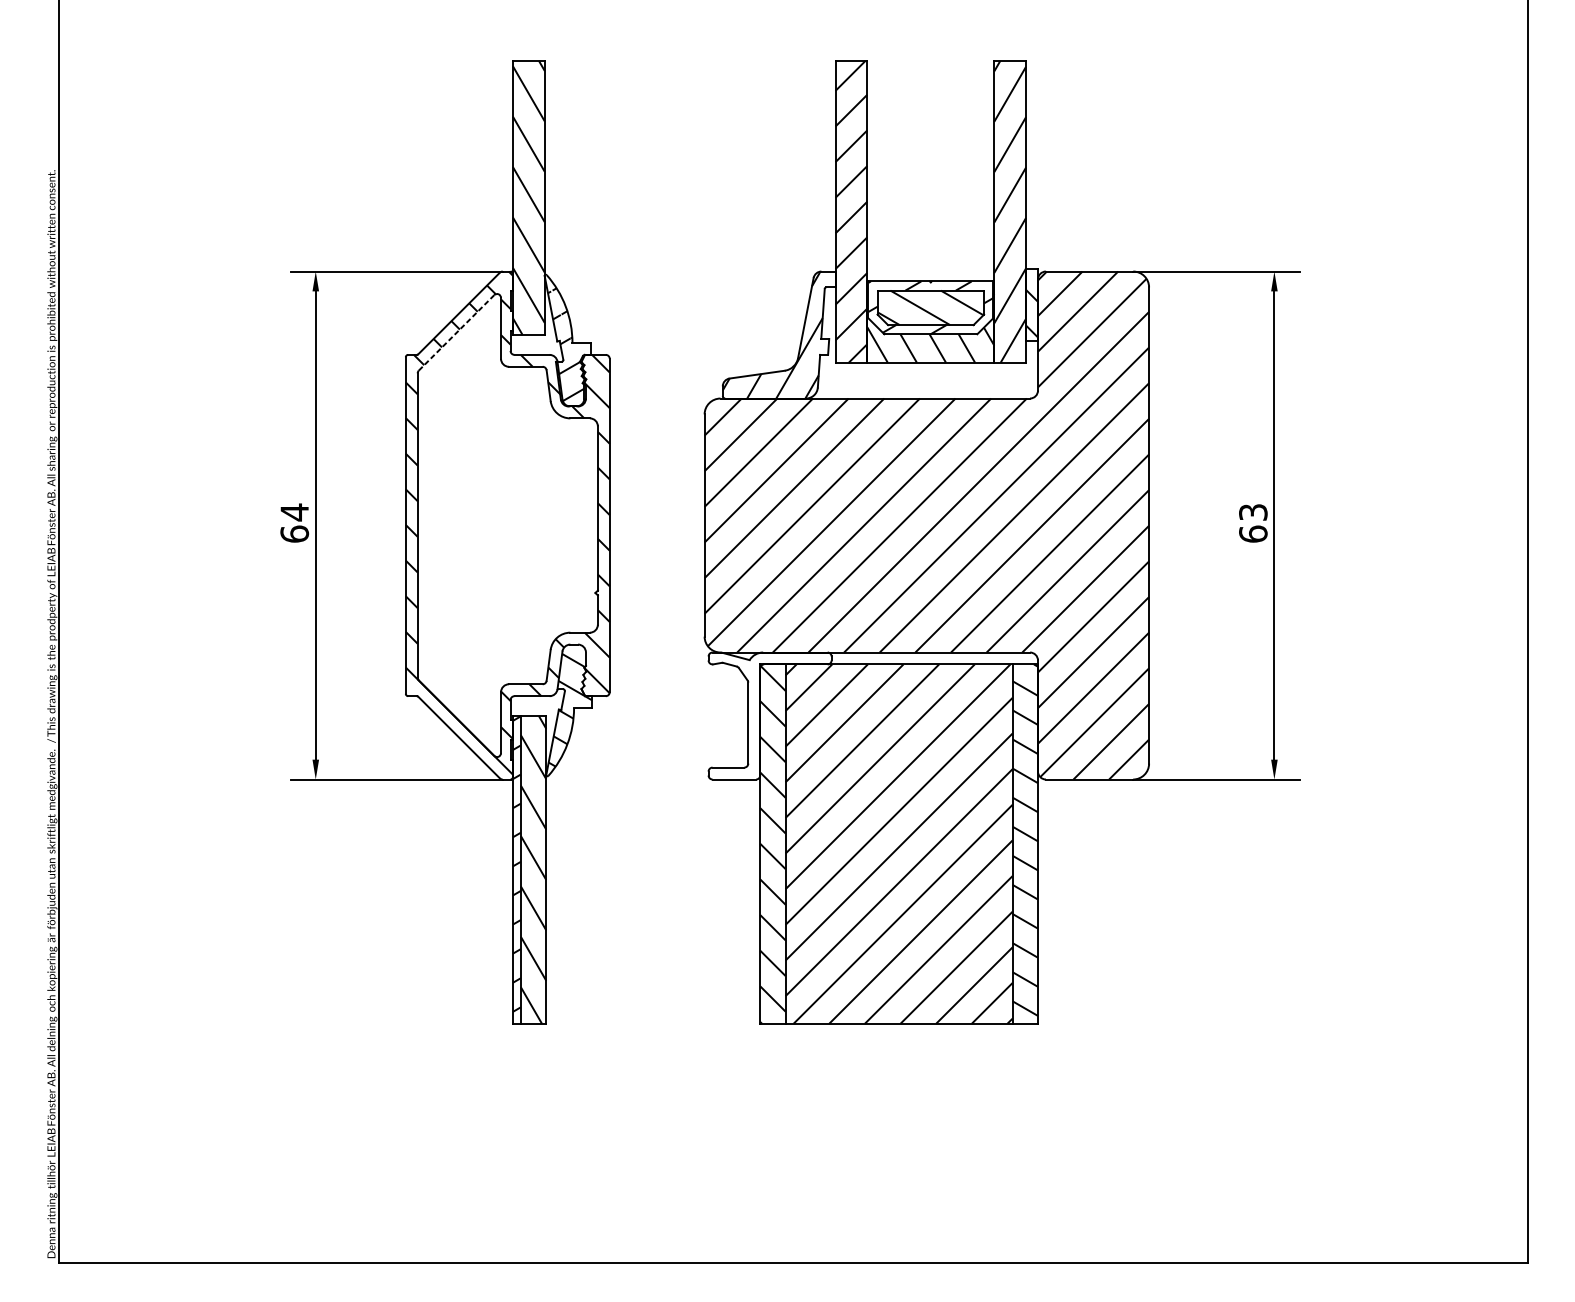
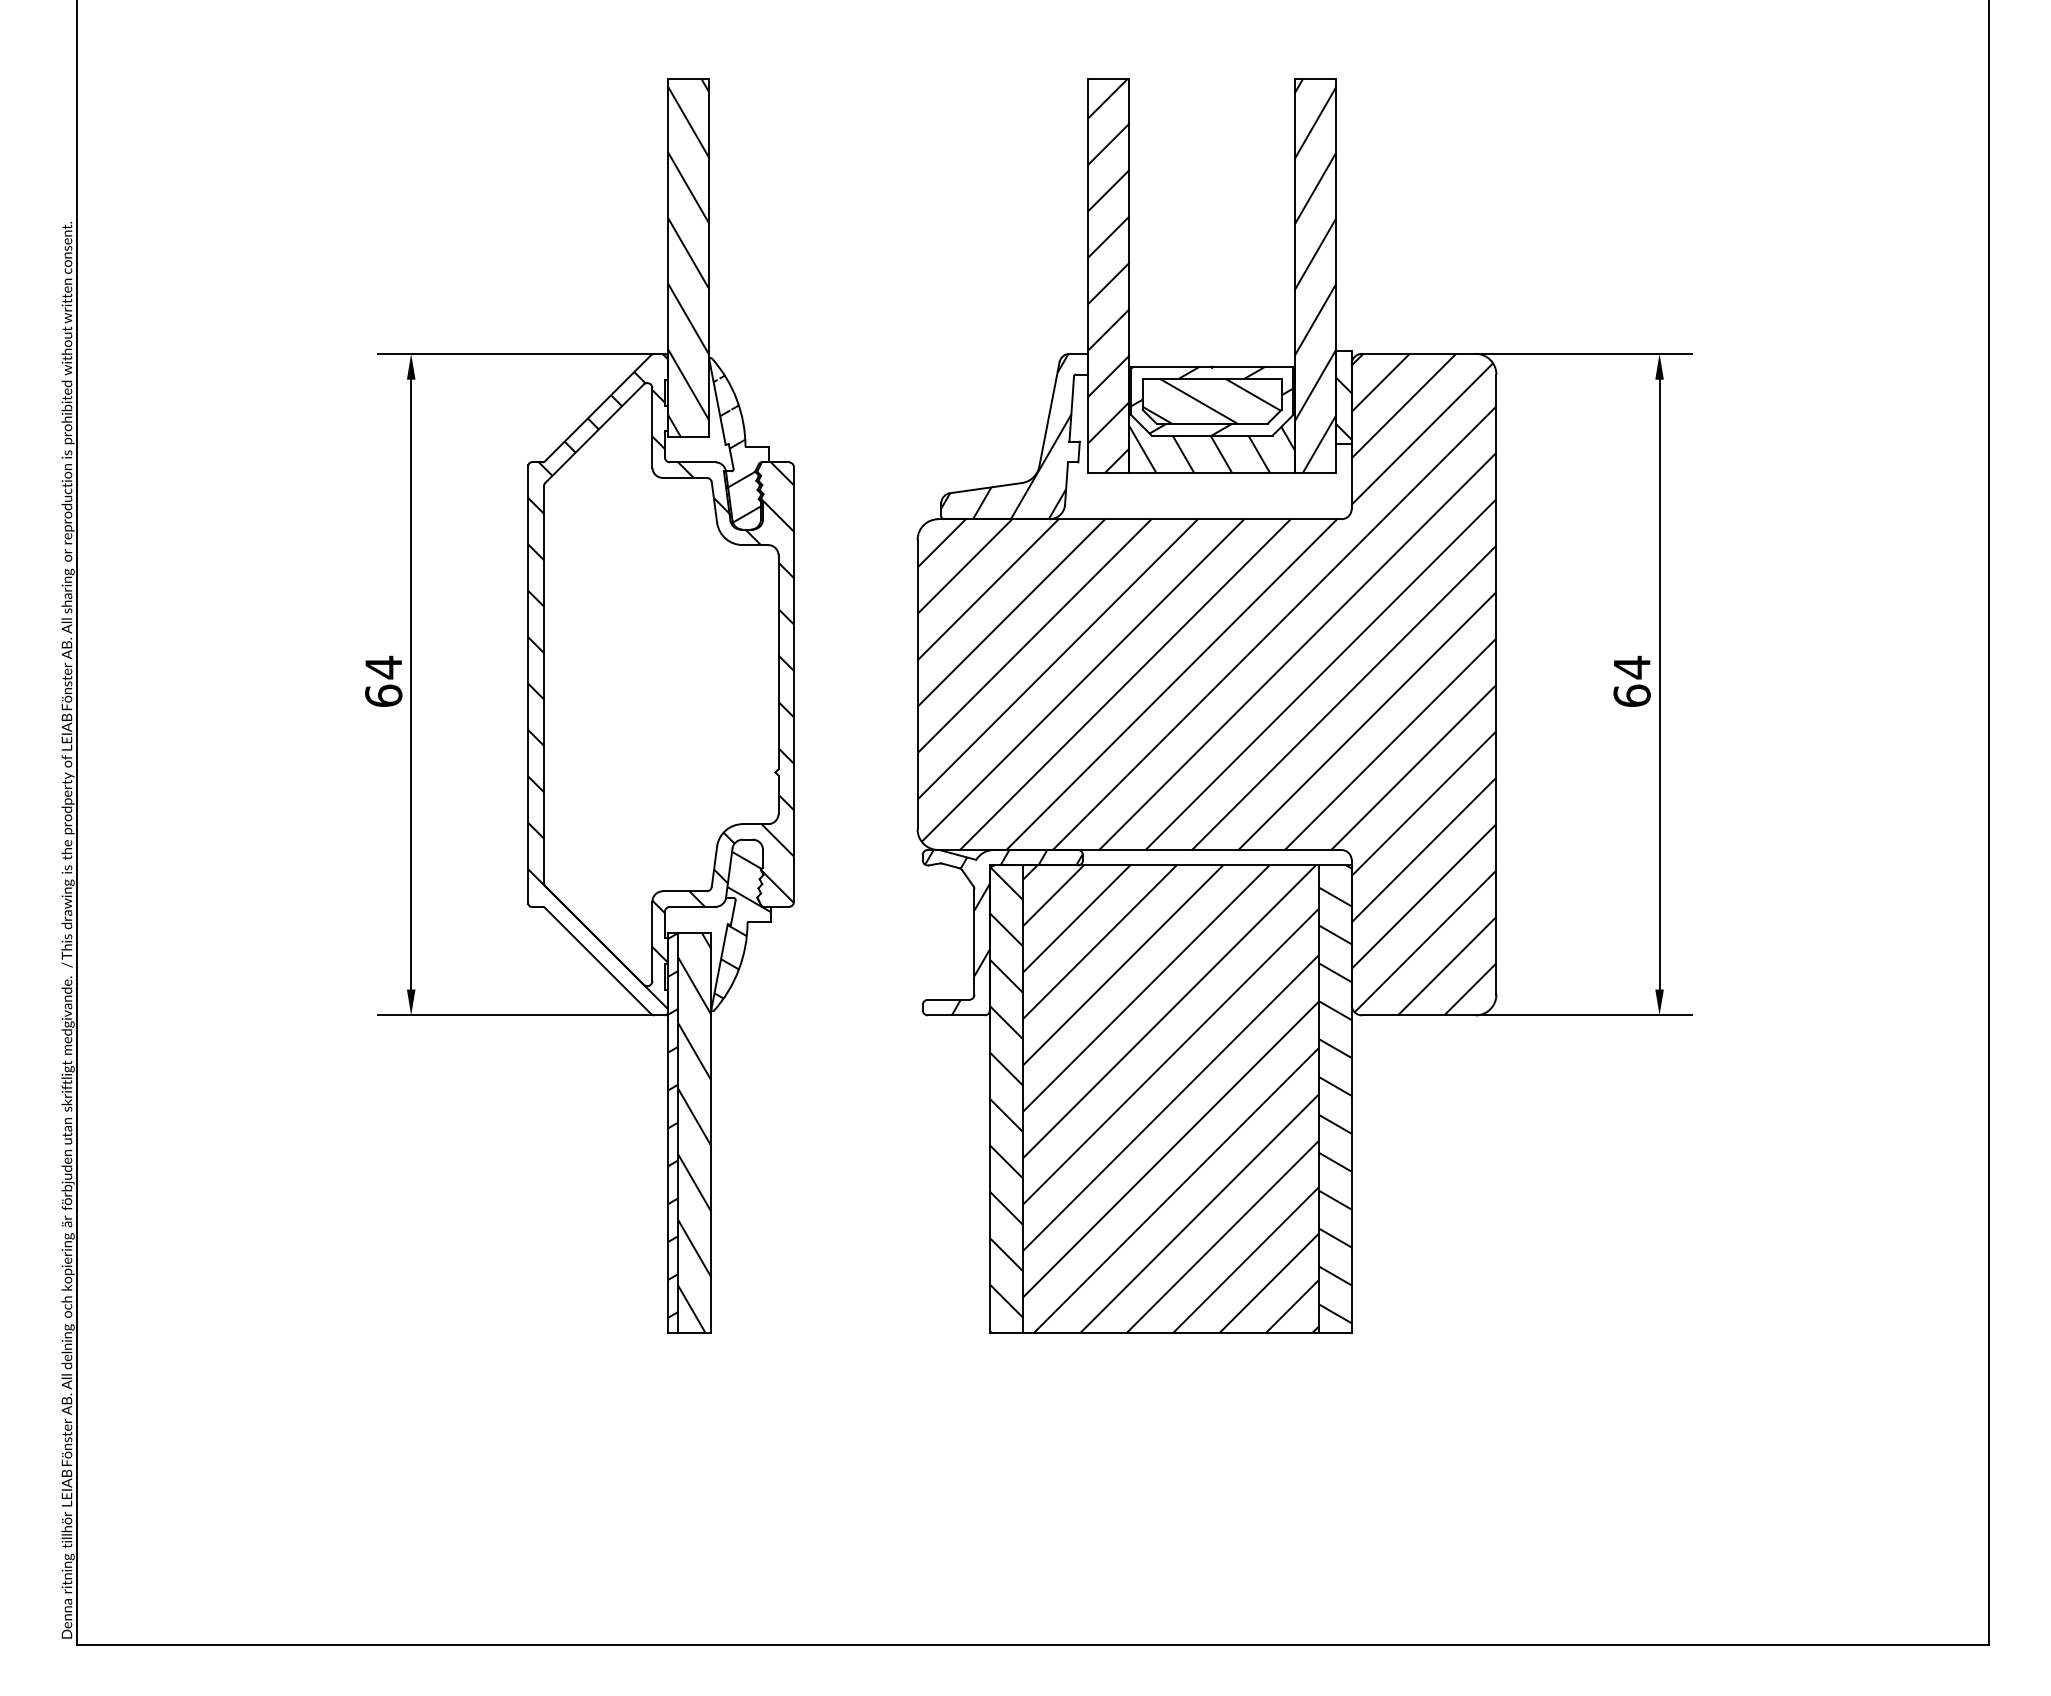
line: (456, 332) -> (594, 433), dashed -> solid
text: (1252, 512) -> (1631, 667), 63 -> 64
hatch: (770, 715) -> (1003, 932), added

